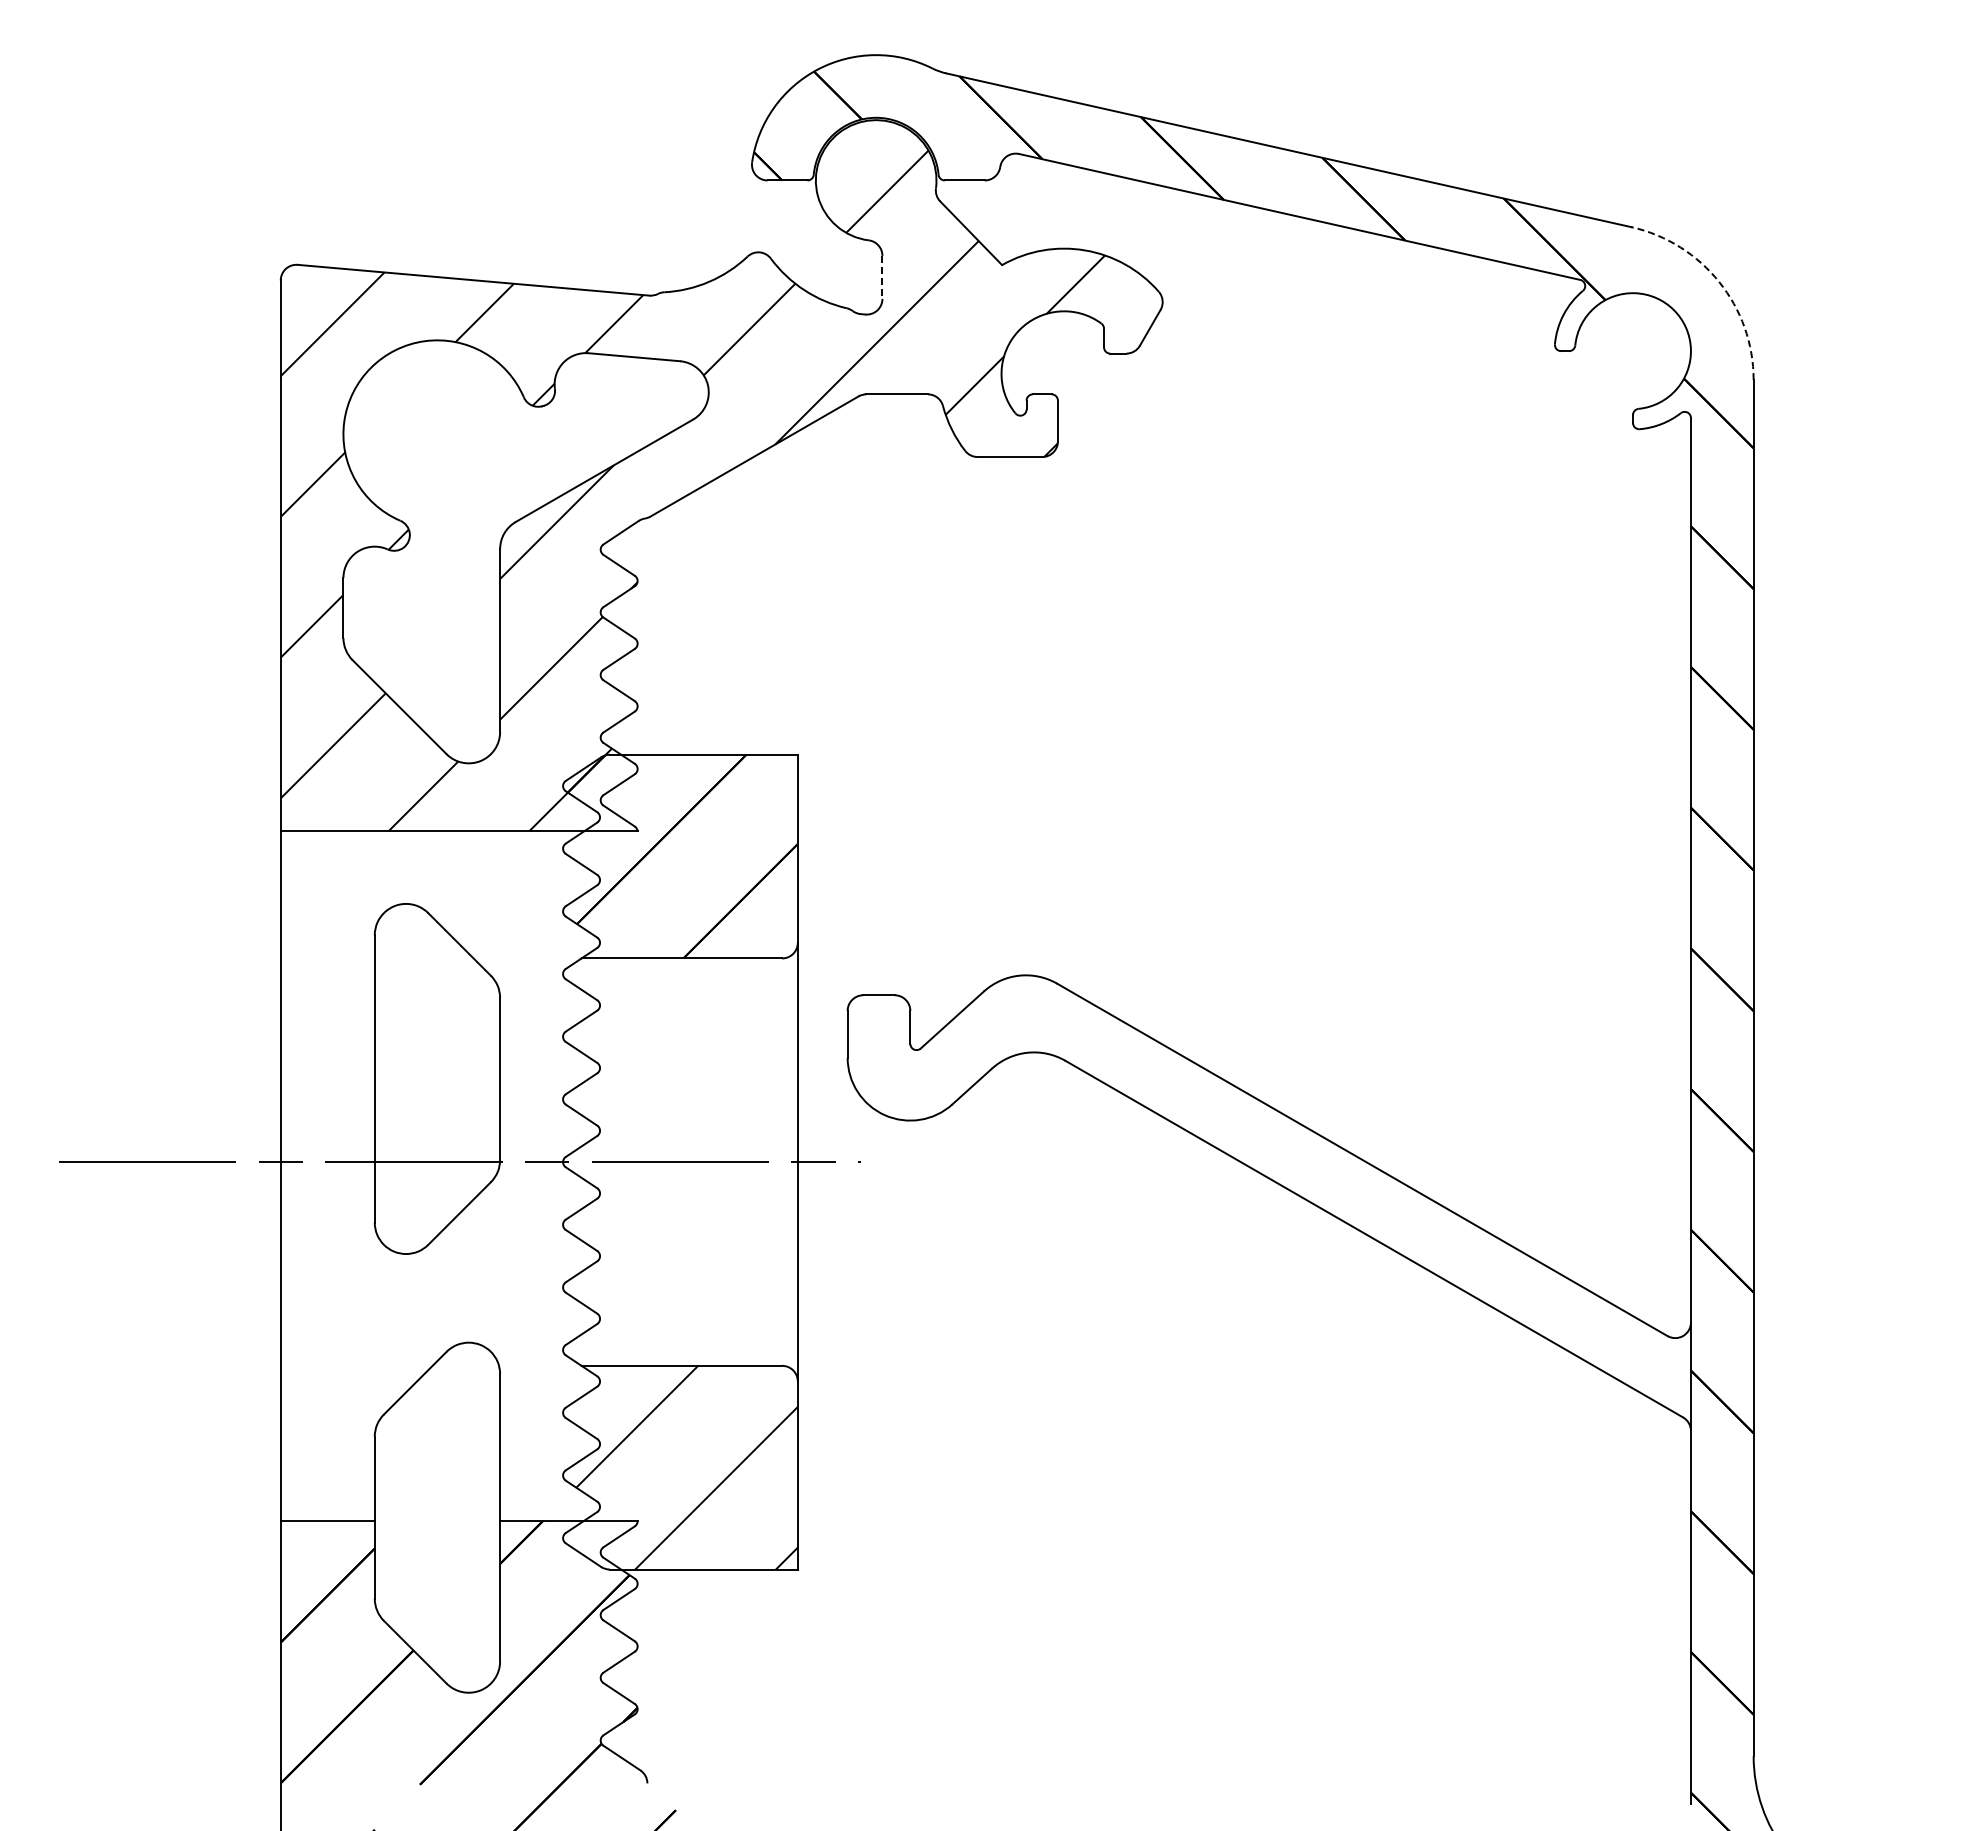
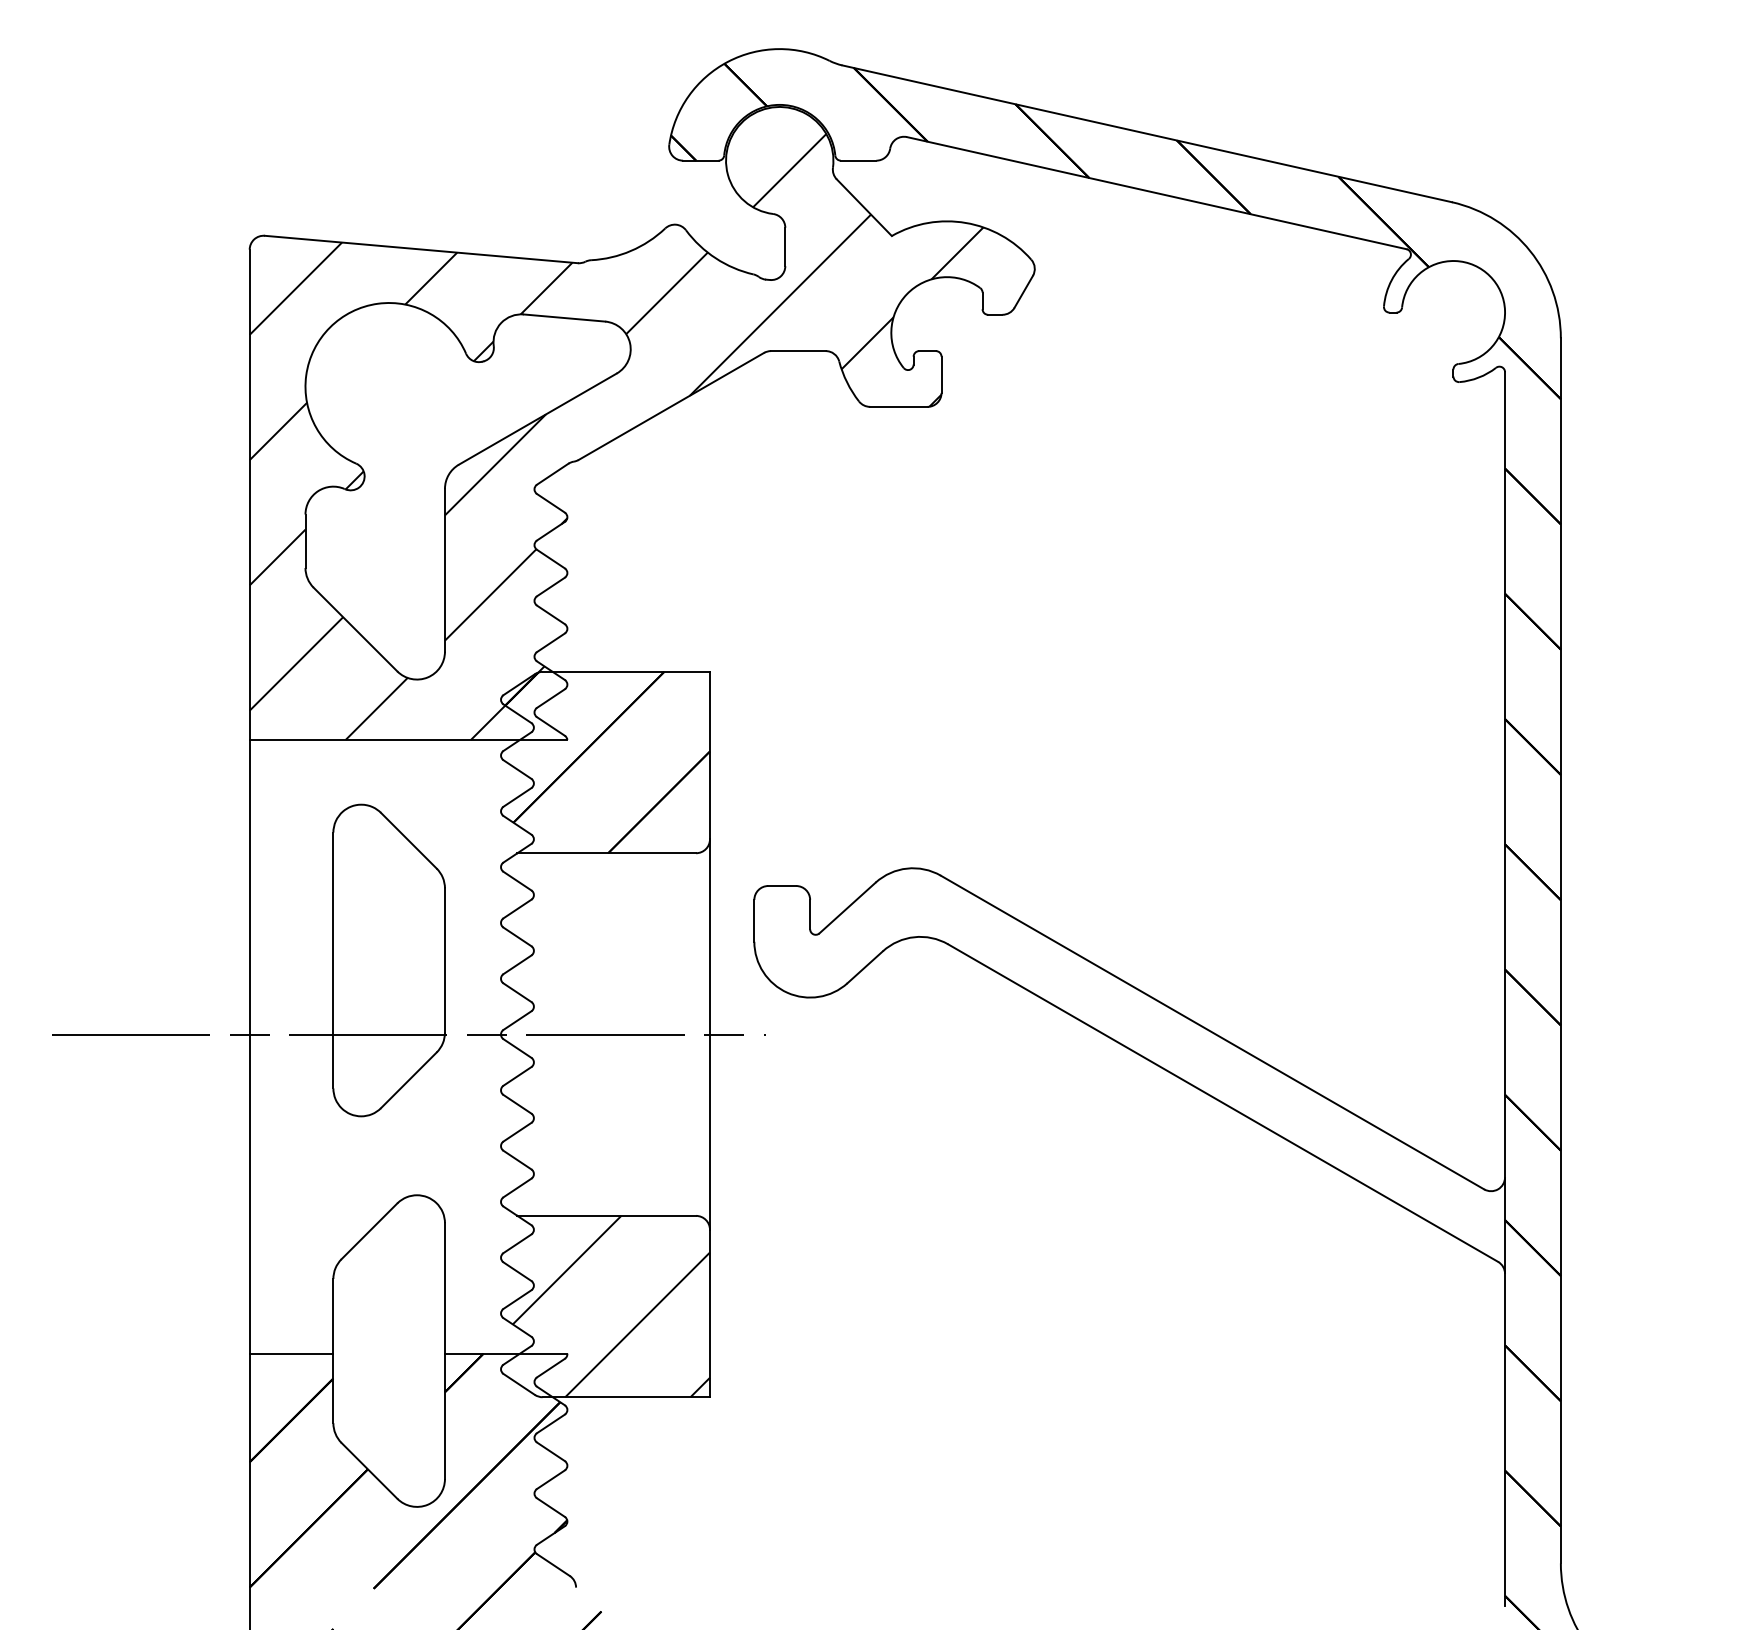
line: (882, 277) -> (785, 247), dashed -> solid
arc: (1719, 282) -> (1530, 251), dashed -> solid

